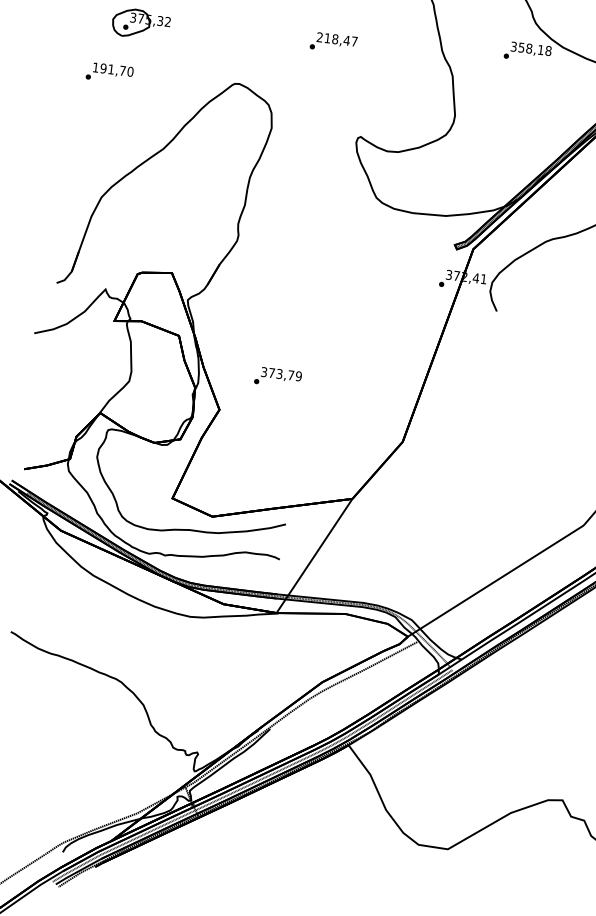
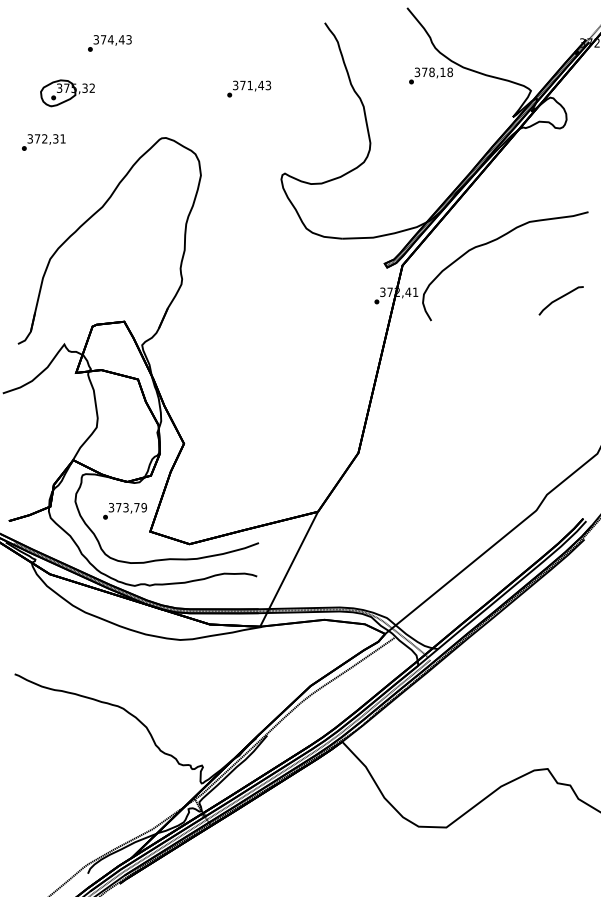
text: (337, 39) -> (252, 85), 218,47 -> 371,43
text: (521, 47) -> (424, 72), 358,18 -> 378,18
text: (113, 69) -> (46, 138), 191,70 -> 372,31
text: (277, 377) -> (124, 511), moved

